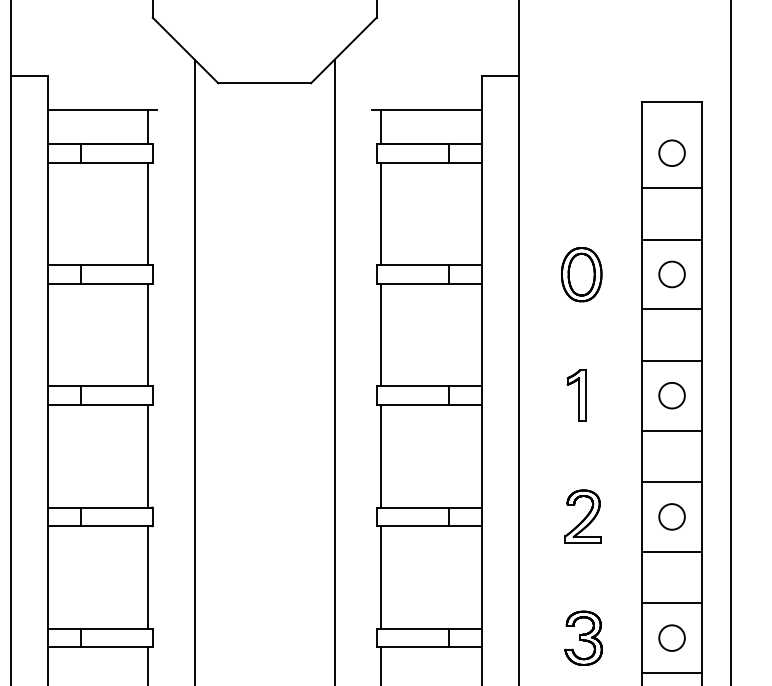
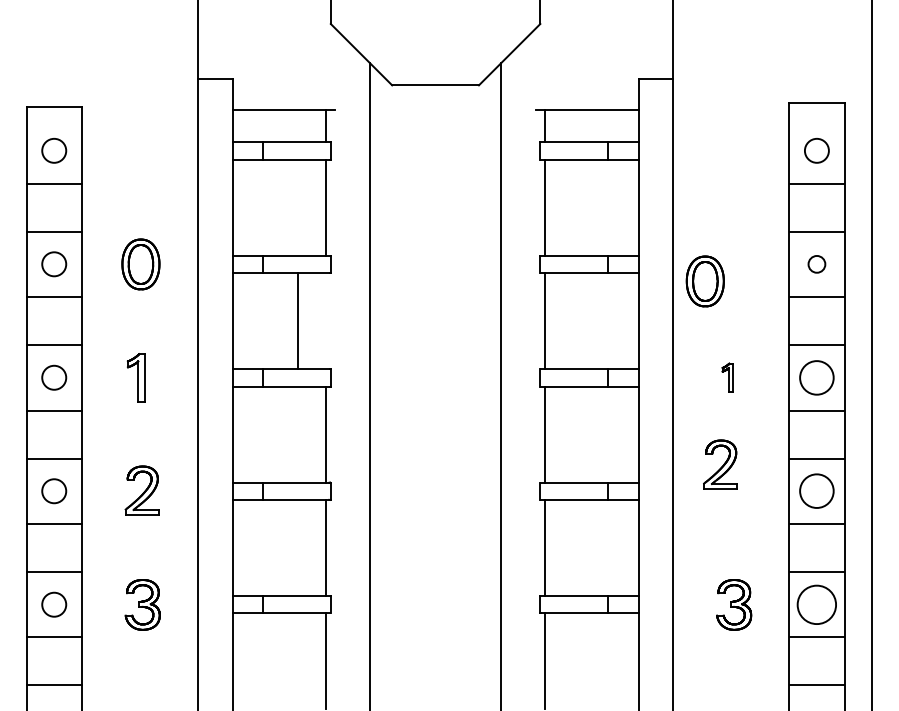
part: (580, 274) -> (704, 281), moved
circle: (671, 274) -> (816, 264), size x0.7
line: (148, 335) -> (298, 321), moved
part: (576, 395) -> (727, 377), size x0.6
circle: (671, 395) -> (816, 377), size x1.4
part: (582, 516) -> (720, 464), moved
circle: (671, 517) -> (816, 491), size x1.4
circle: (671, 637) -> (816, 604), size x1.6

